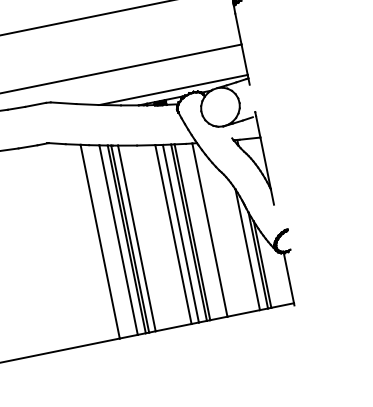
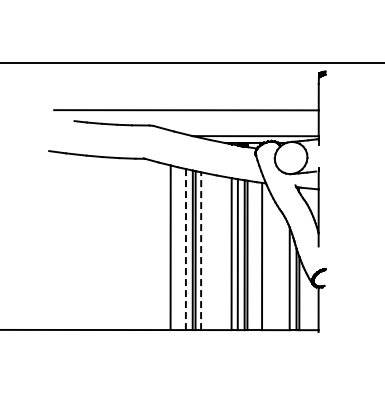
line: (137, 238) -> (201, 251), solid -> dashed
line: (118, 240) -> (185, 249), solid -> dashed

